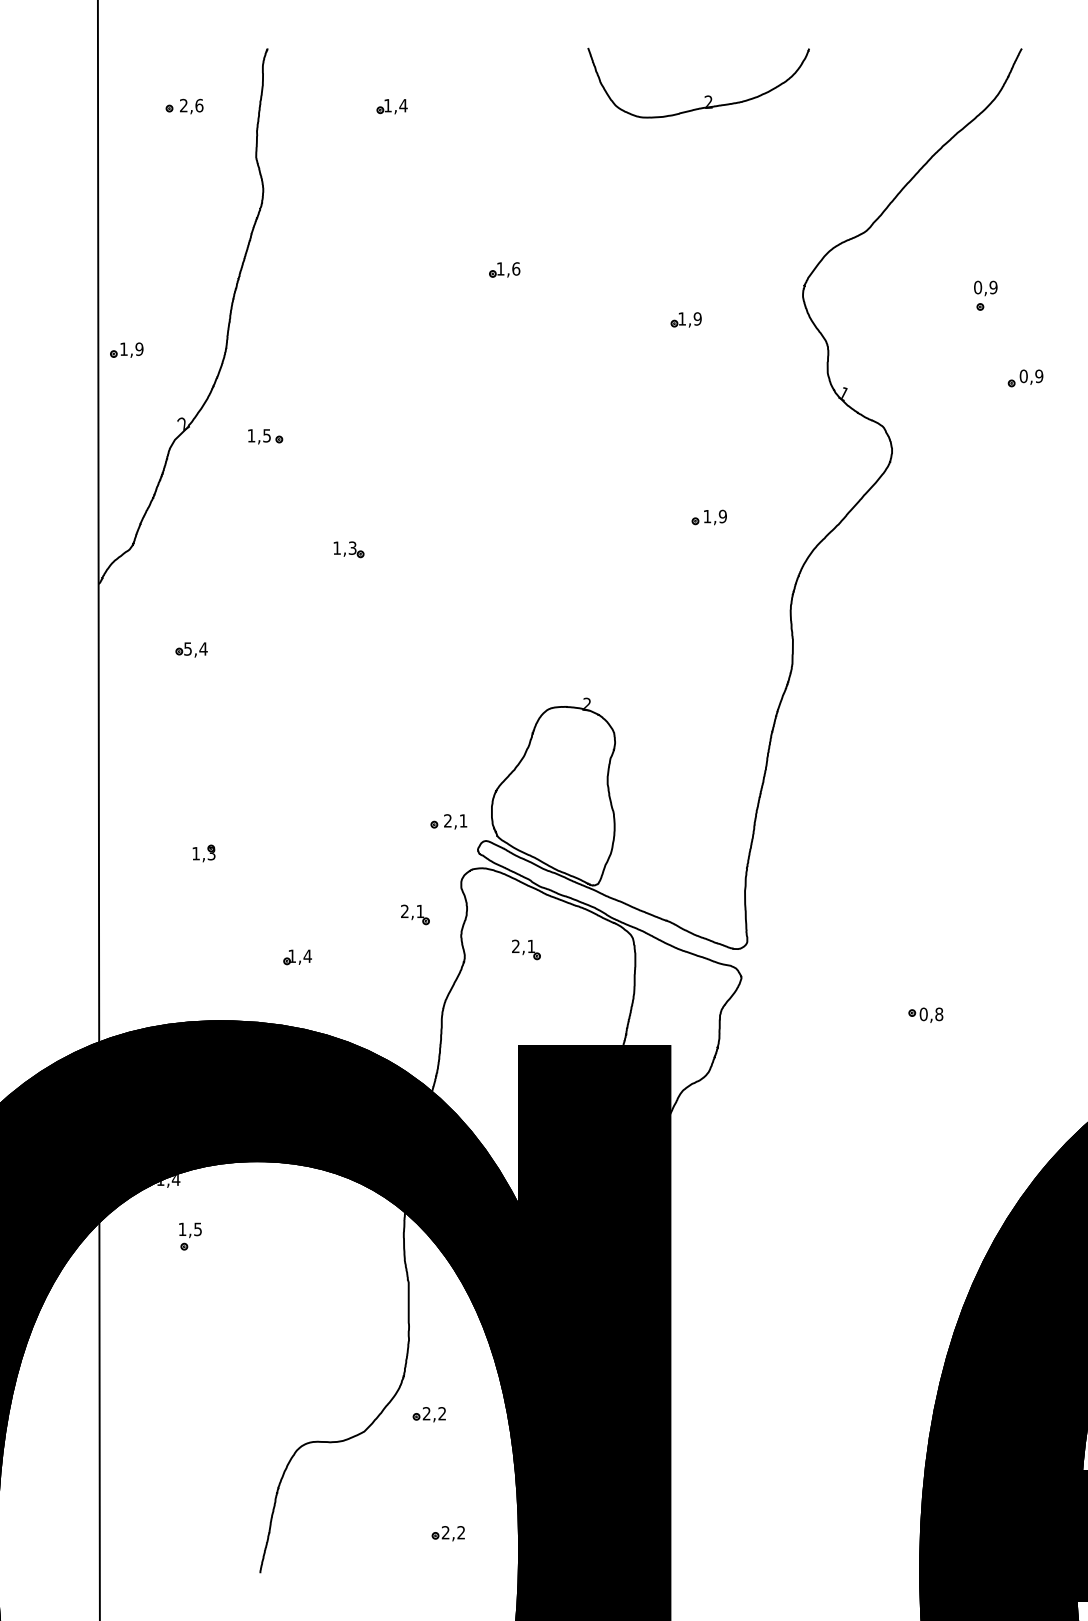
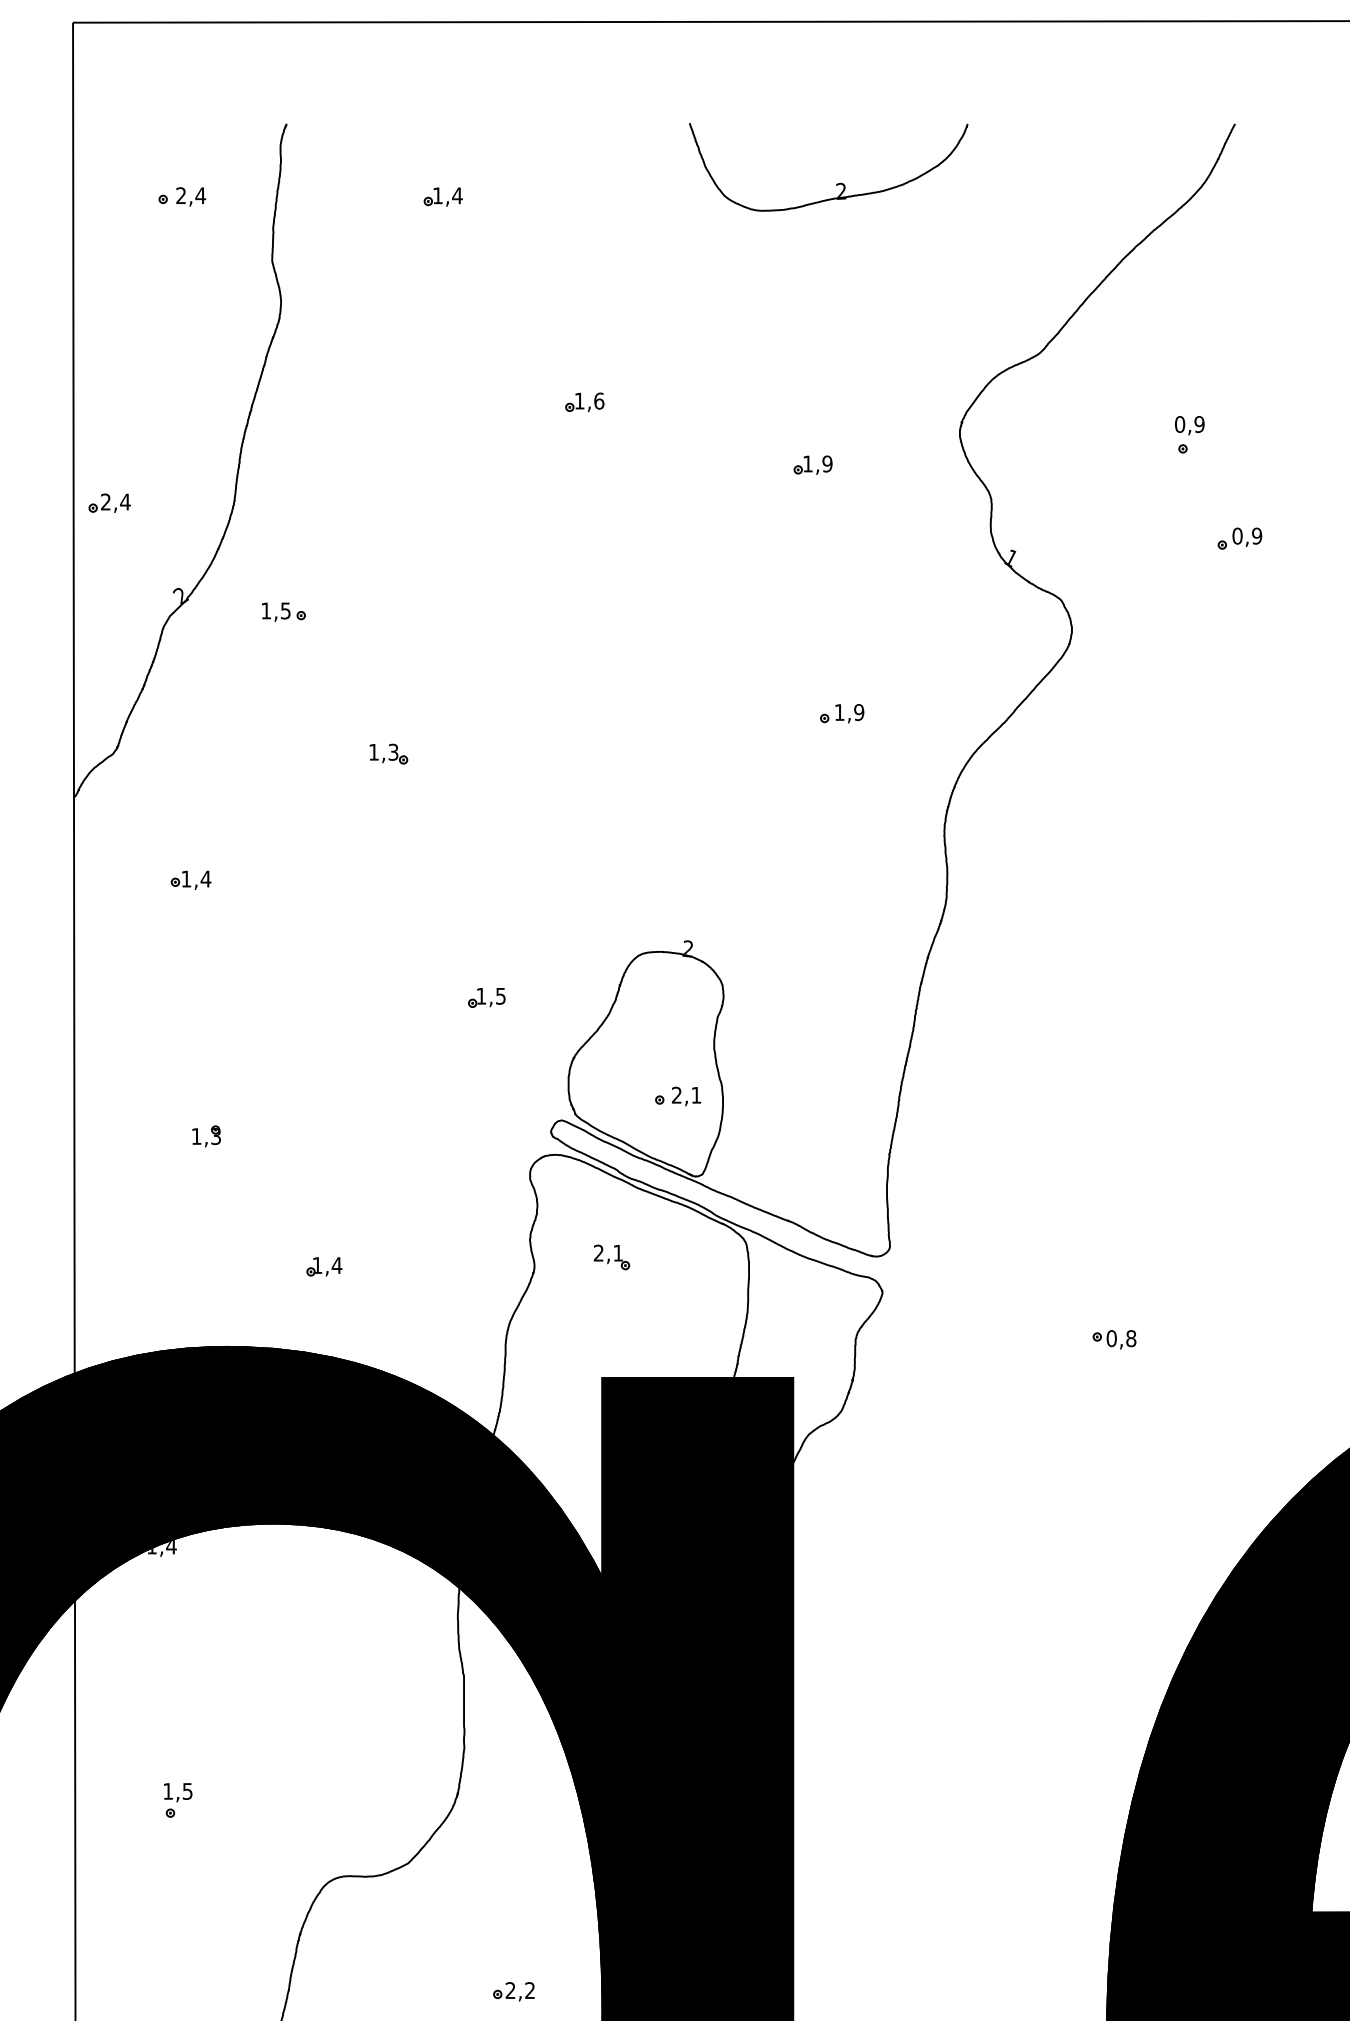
text: (199, 105) -> (200, 195), 2,6 -> 2,4
text: (131, 349) -> (115, 502), 1,9 -> 2,4
text: (187, 648) -> (185, 878), 5,4 -> 1,4
part: (426, 743) -> (486, 997), added
part: (448, 821) -> (677, 1096), moved
part: (415, 914) -> (472, 1213), removed
part: (190, 1236) -> (178, 1800), moved
part: (428, 1414) -> (488, 1841), removed

